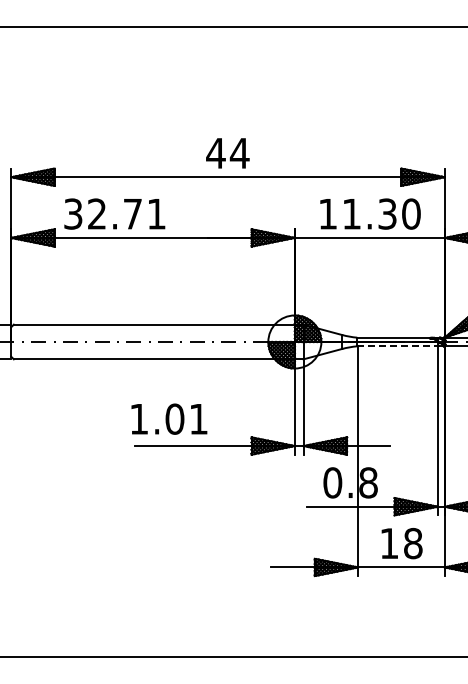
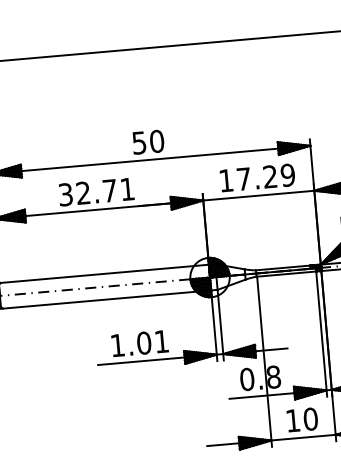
text: (227, 153) -> (147, 142), 44 -> 50
text: (114, 213) -> (96, 191), moved
text: (381, 213) -> (265, 176), 11.30 -> 17.29
line: (398, 346) -> (287, 274), dashed -> solid
text: (169, 418) -> (140, 343), moved
text: (413, 543) -> (310, 419), 18 -> 10

